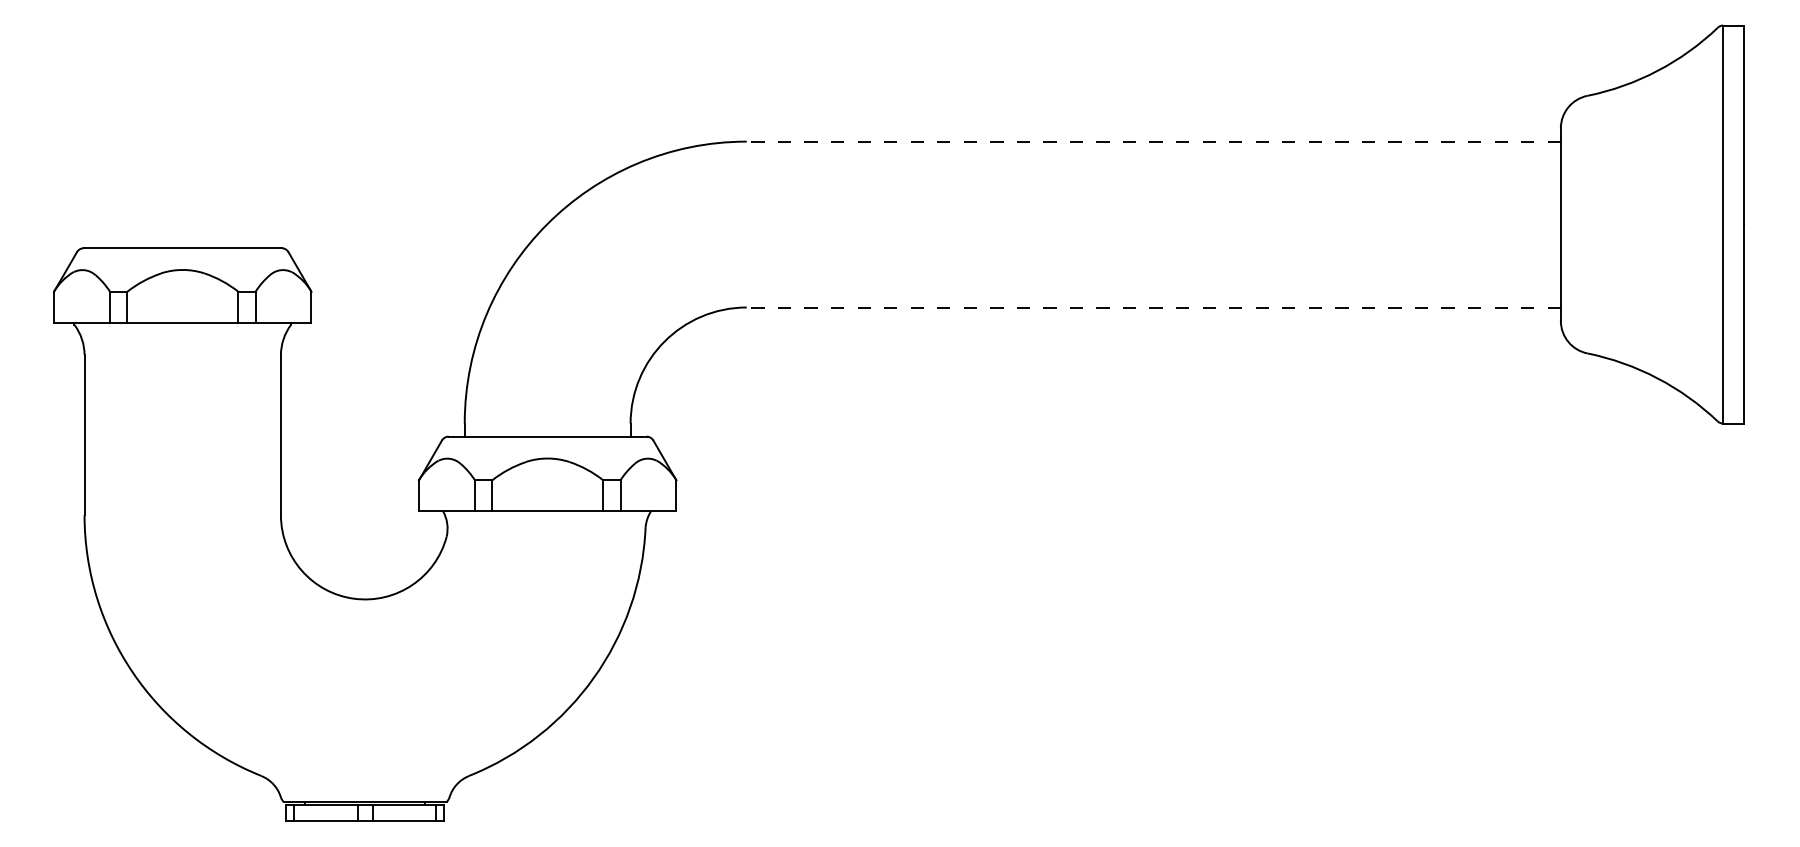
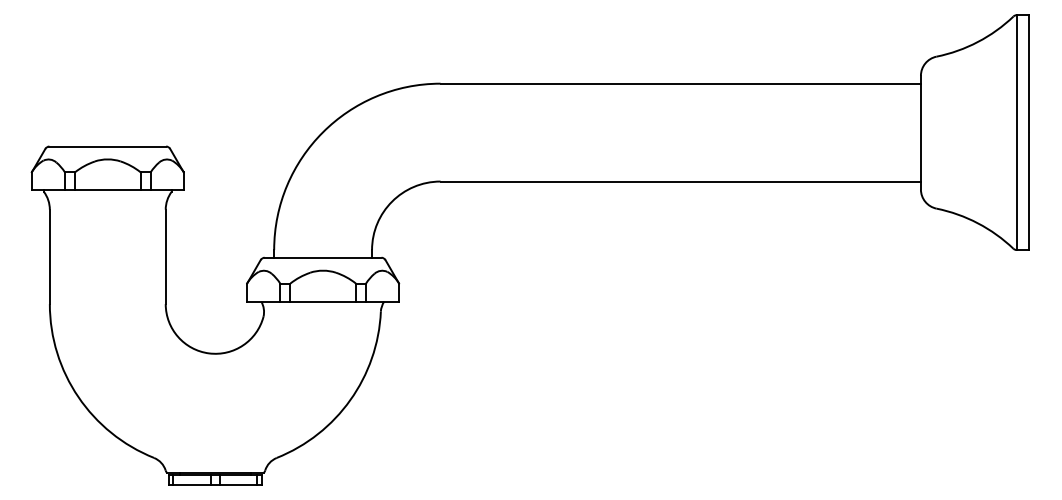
line: (1153, 141) -> (680, 83), dashed -> solid
line: (1153, 307) -> (680, 181), dashed -> solid

